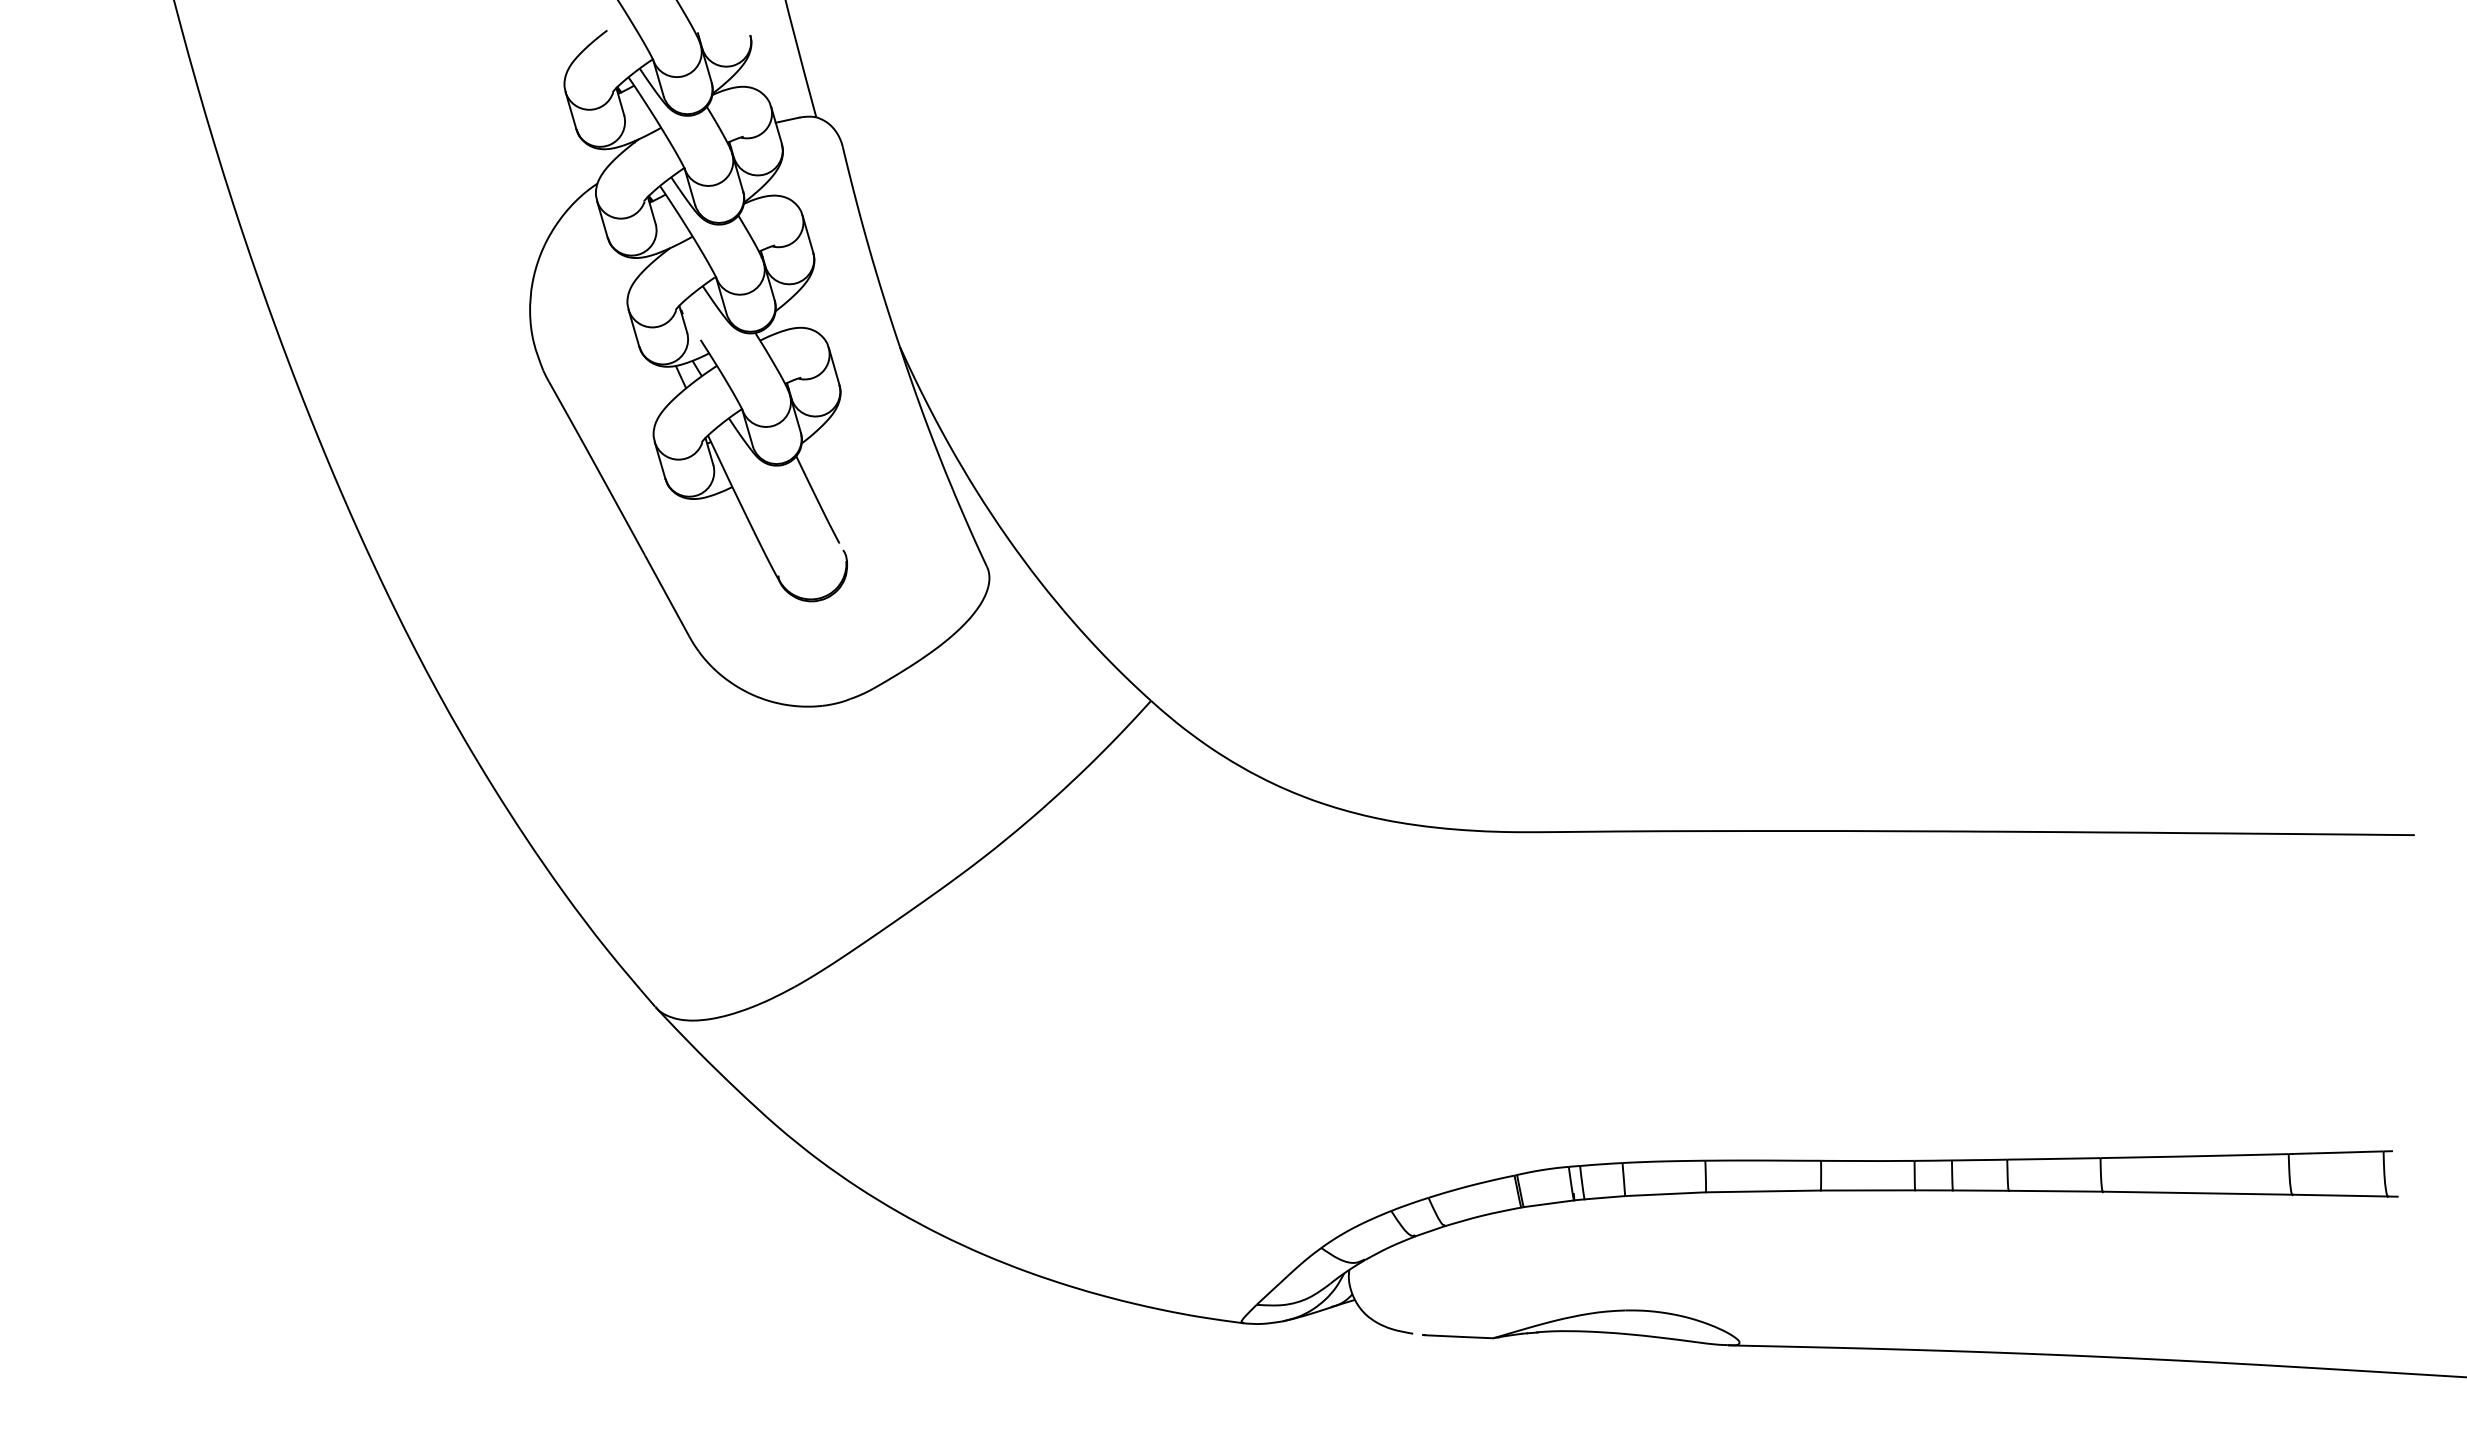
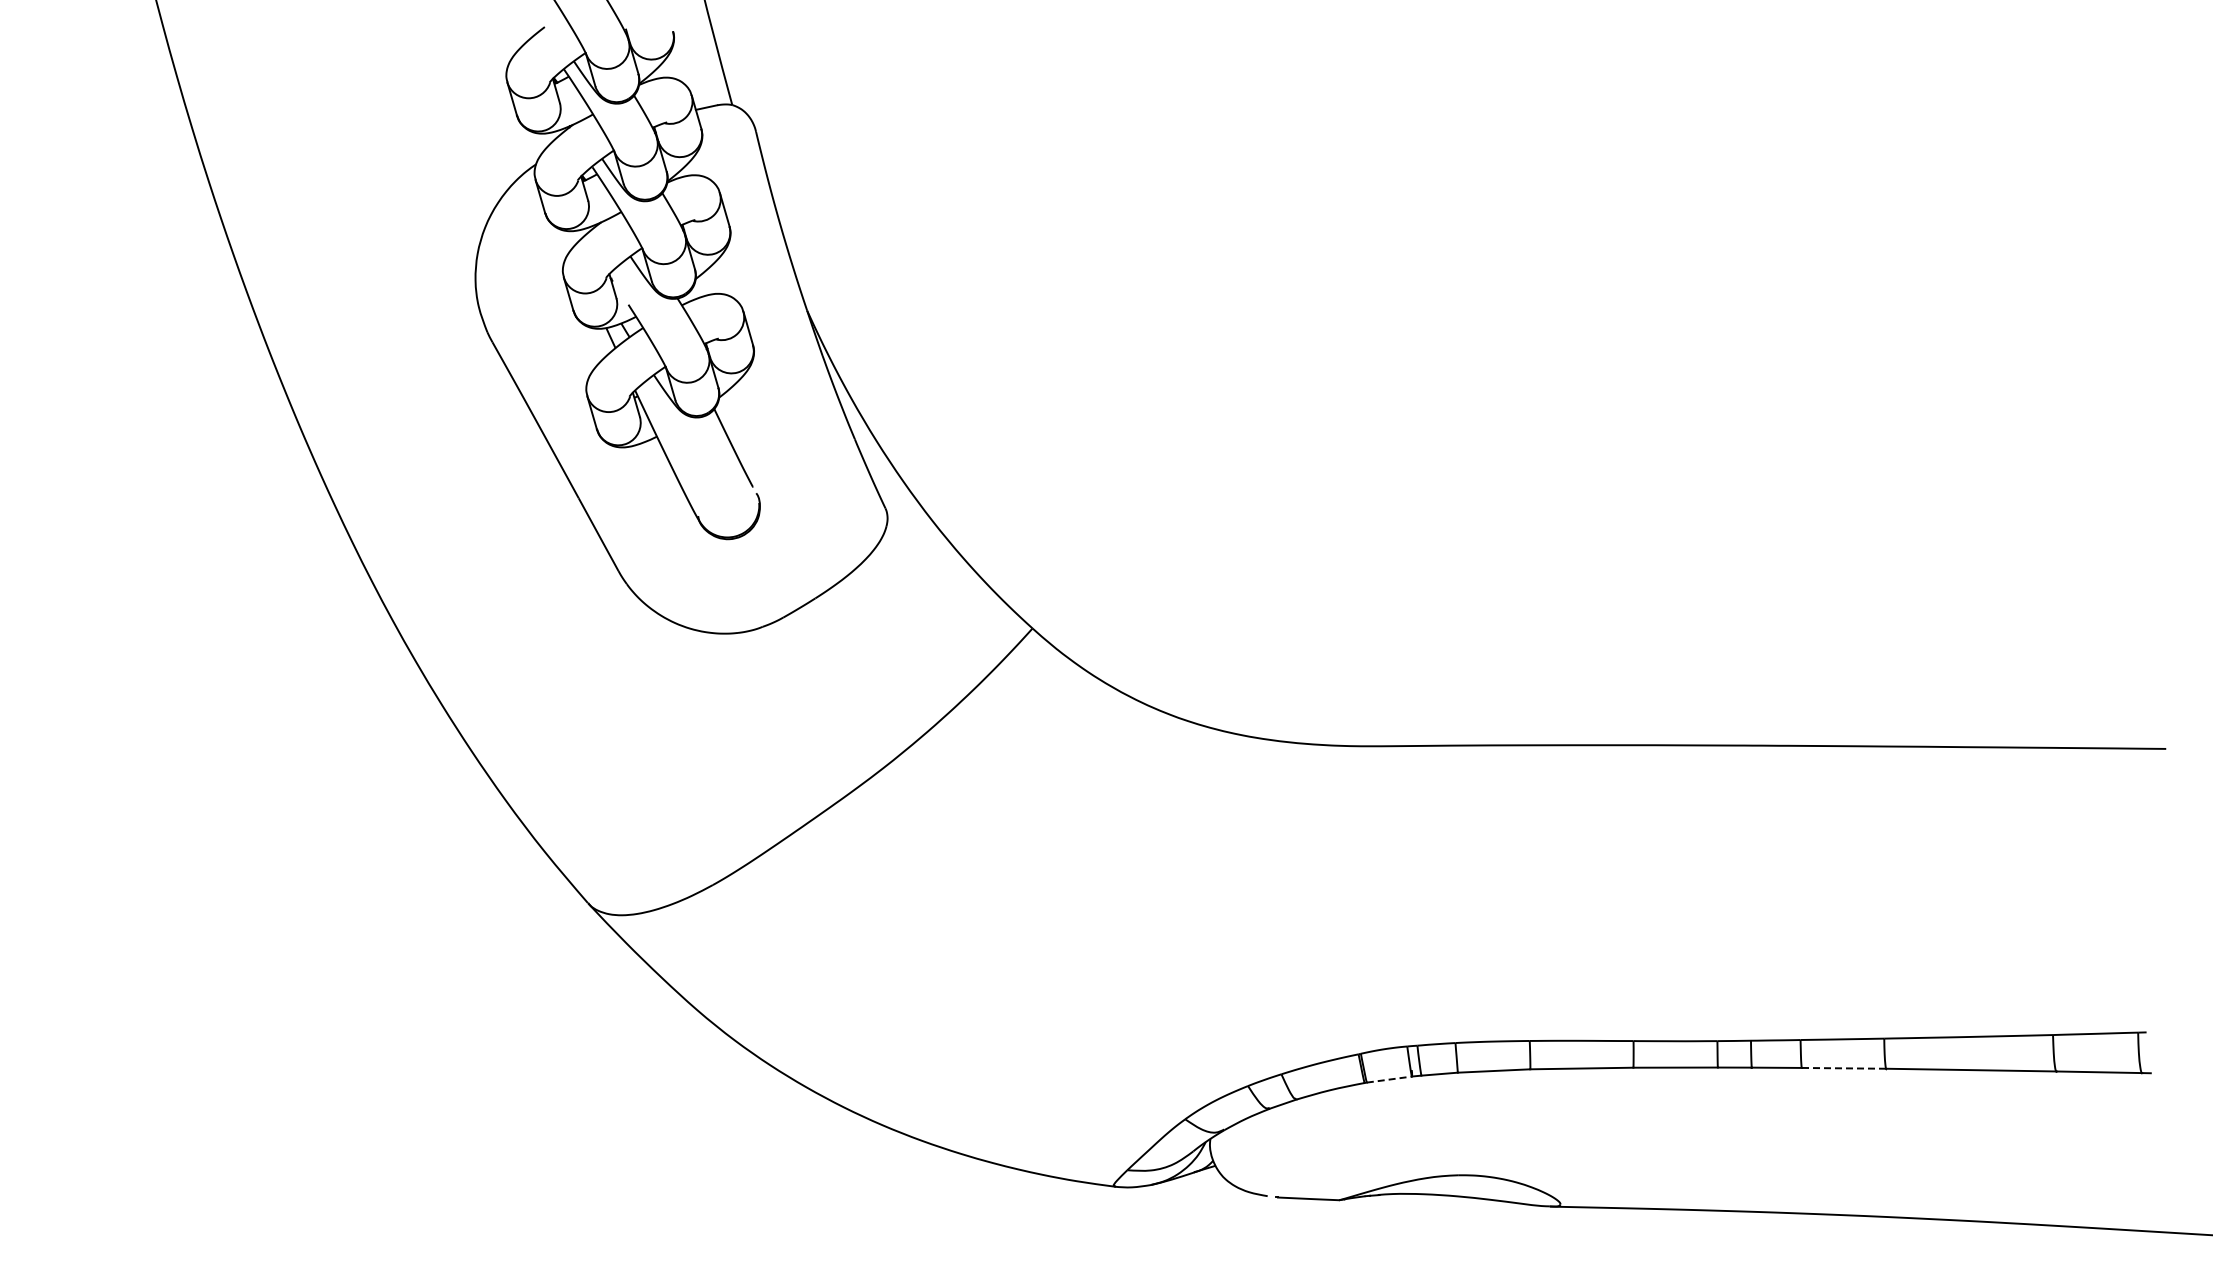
line: (2056, 1191) -> (1844, 1068), solid -> dashed
line: (1548, 1203) -> (1389, 1079), solid -> dashed

